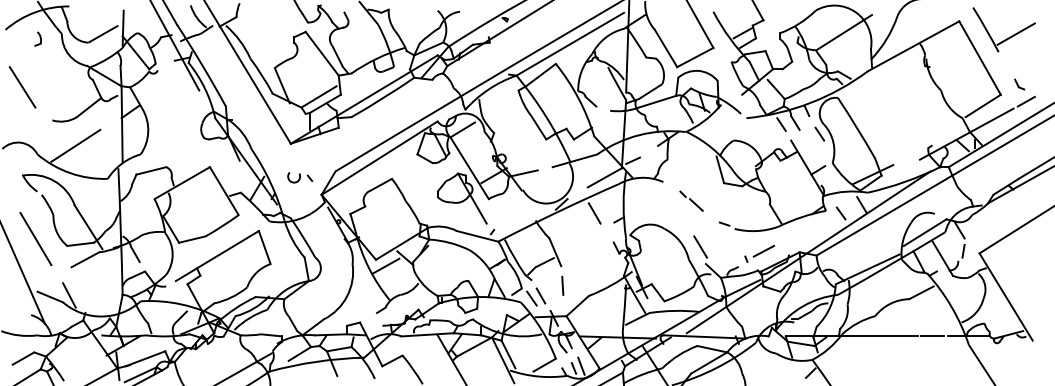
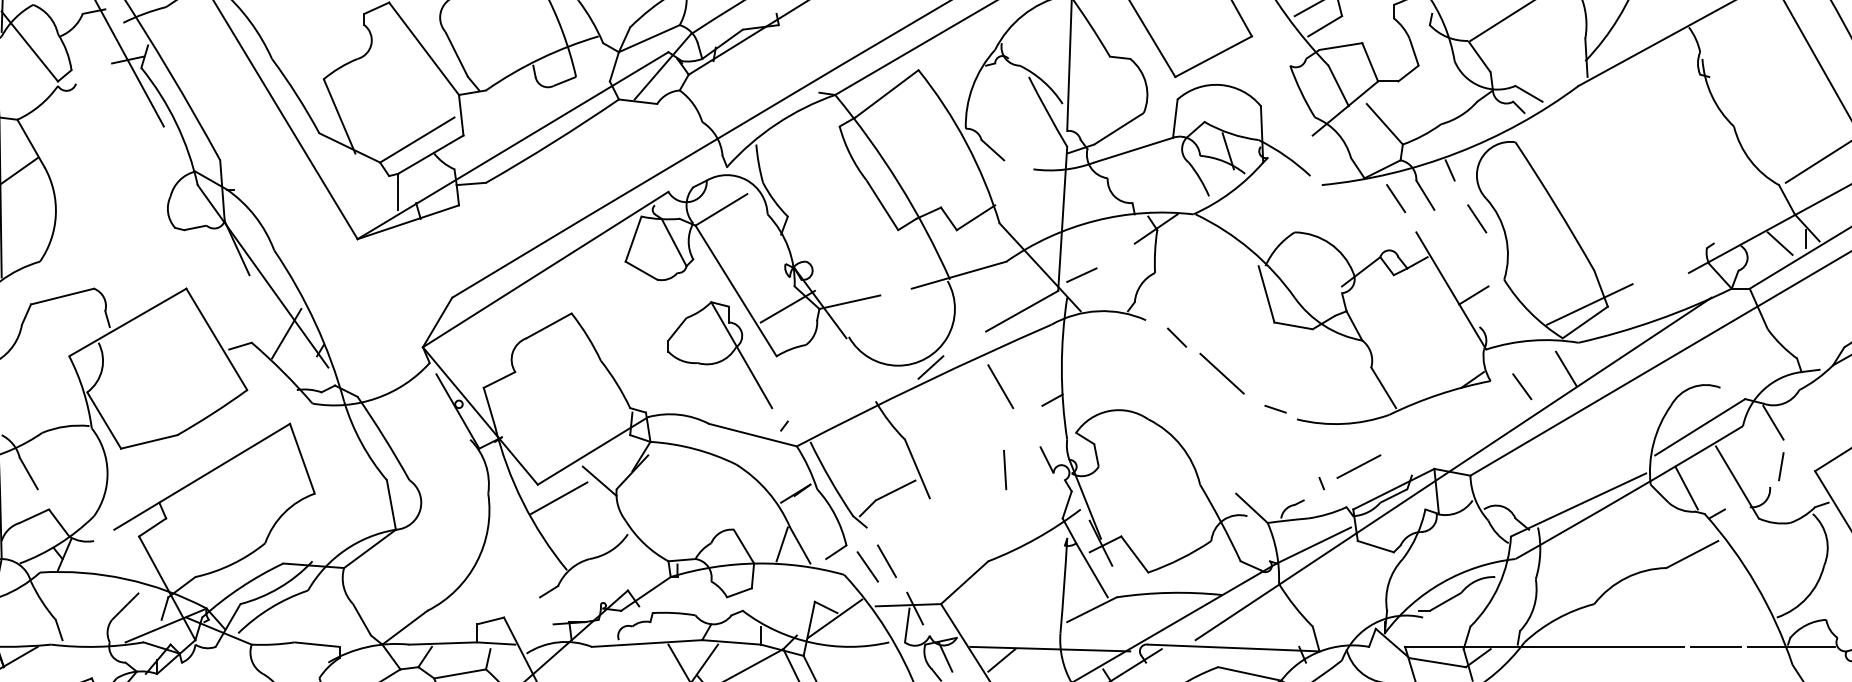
part: (300, 177) -> (378, 310), removed
part: (691, 200) -> (1205, 359), size x1.6
line: (700, 246) -> (1224, 456), removed
line: (562, 285) -> (1004, 469), moved

